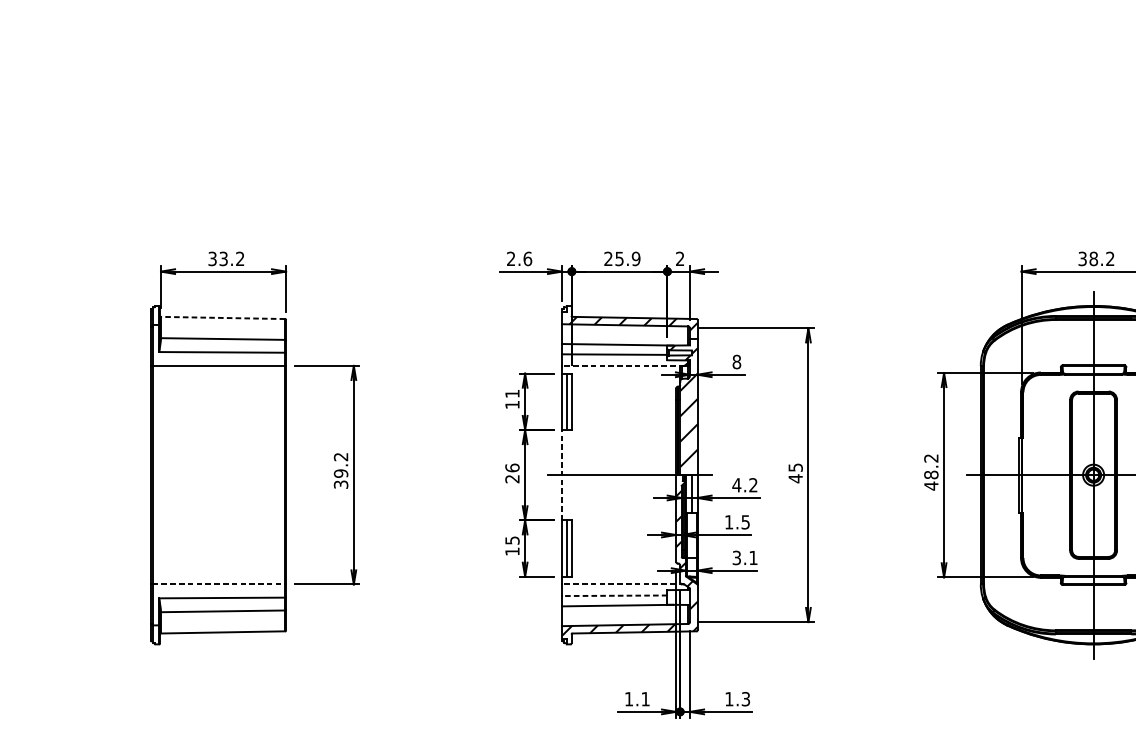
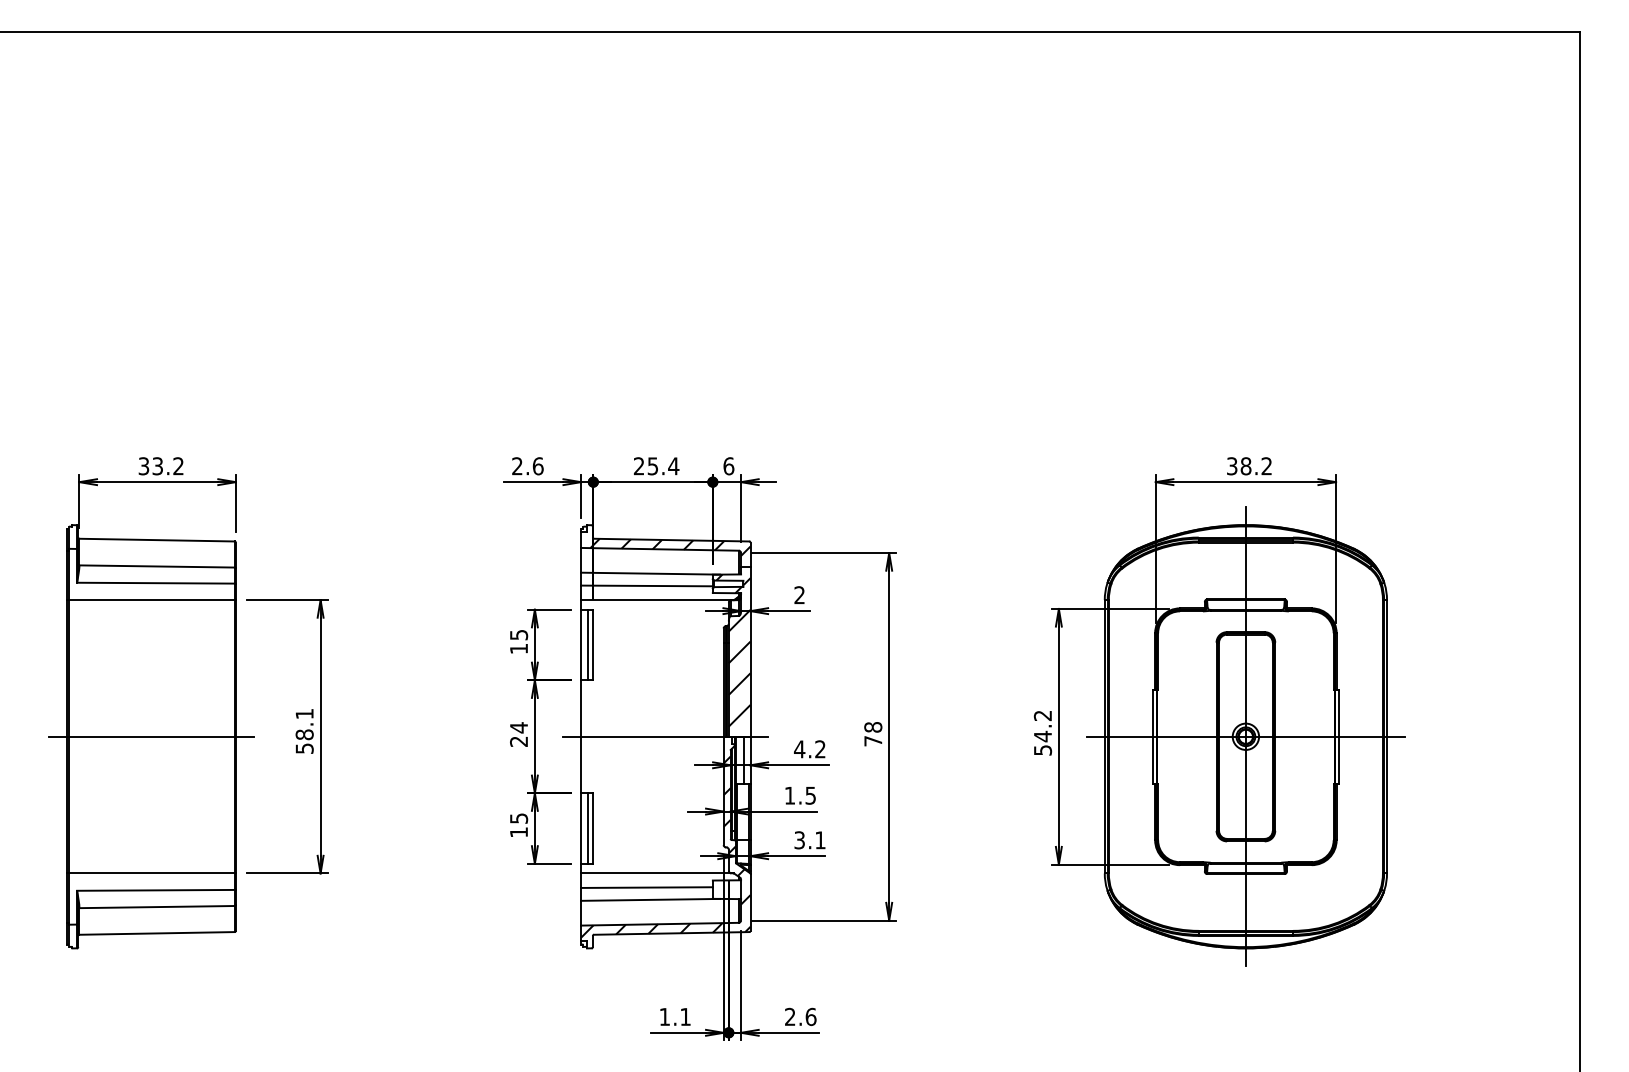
text: (635, 259) -> (673, 466), 25.9 -> 25.4
text: (679, 259) -> (728, 466), 2 -> 6
line: (223, 318) -> (157, 540), dashed -> solid
text: (736, 362) -> (799, 595), 8 -> 2
line: (623, 366) -> (657, 600), dashed -> solid
text: (512, 394) -> (519, 635), 11 -> 15
text: (512, 467) -> (519, 727), 26 -> 24
text: (340, 470) -> (304, 731), 39.2 -> 58.1
text: (795, 473) -> (873, 734), 45 -> 78
line: (217, 474) -> (150, 736), added
line: (562, 474) -> (581, 736), dashed -> solid
text: (930, 480) -> (1042, 743), 48.2 -> 54.2
line: (218, 584) -> (151, 873), dashed -> solid
line: (623, 584) -> (657, 873), dashed -> solid
line: (614, 595) -> (646, 887), dashed -> solid
text: (737, 698) -> (800, 1016), 1.3 -> 2.6

